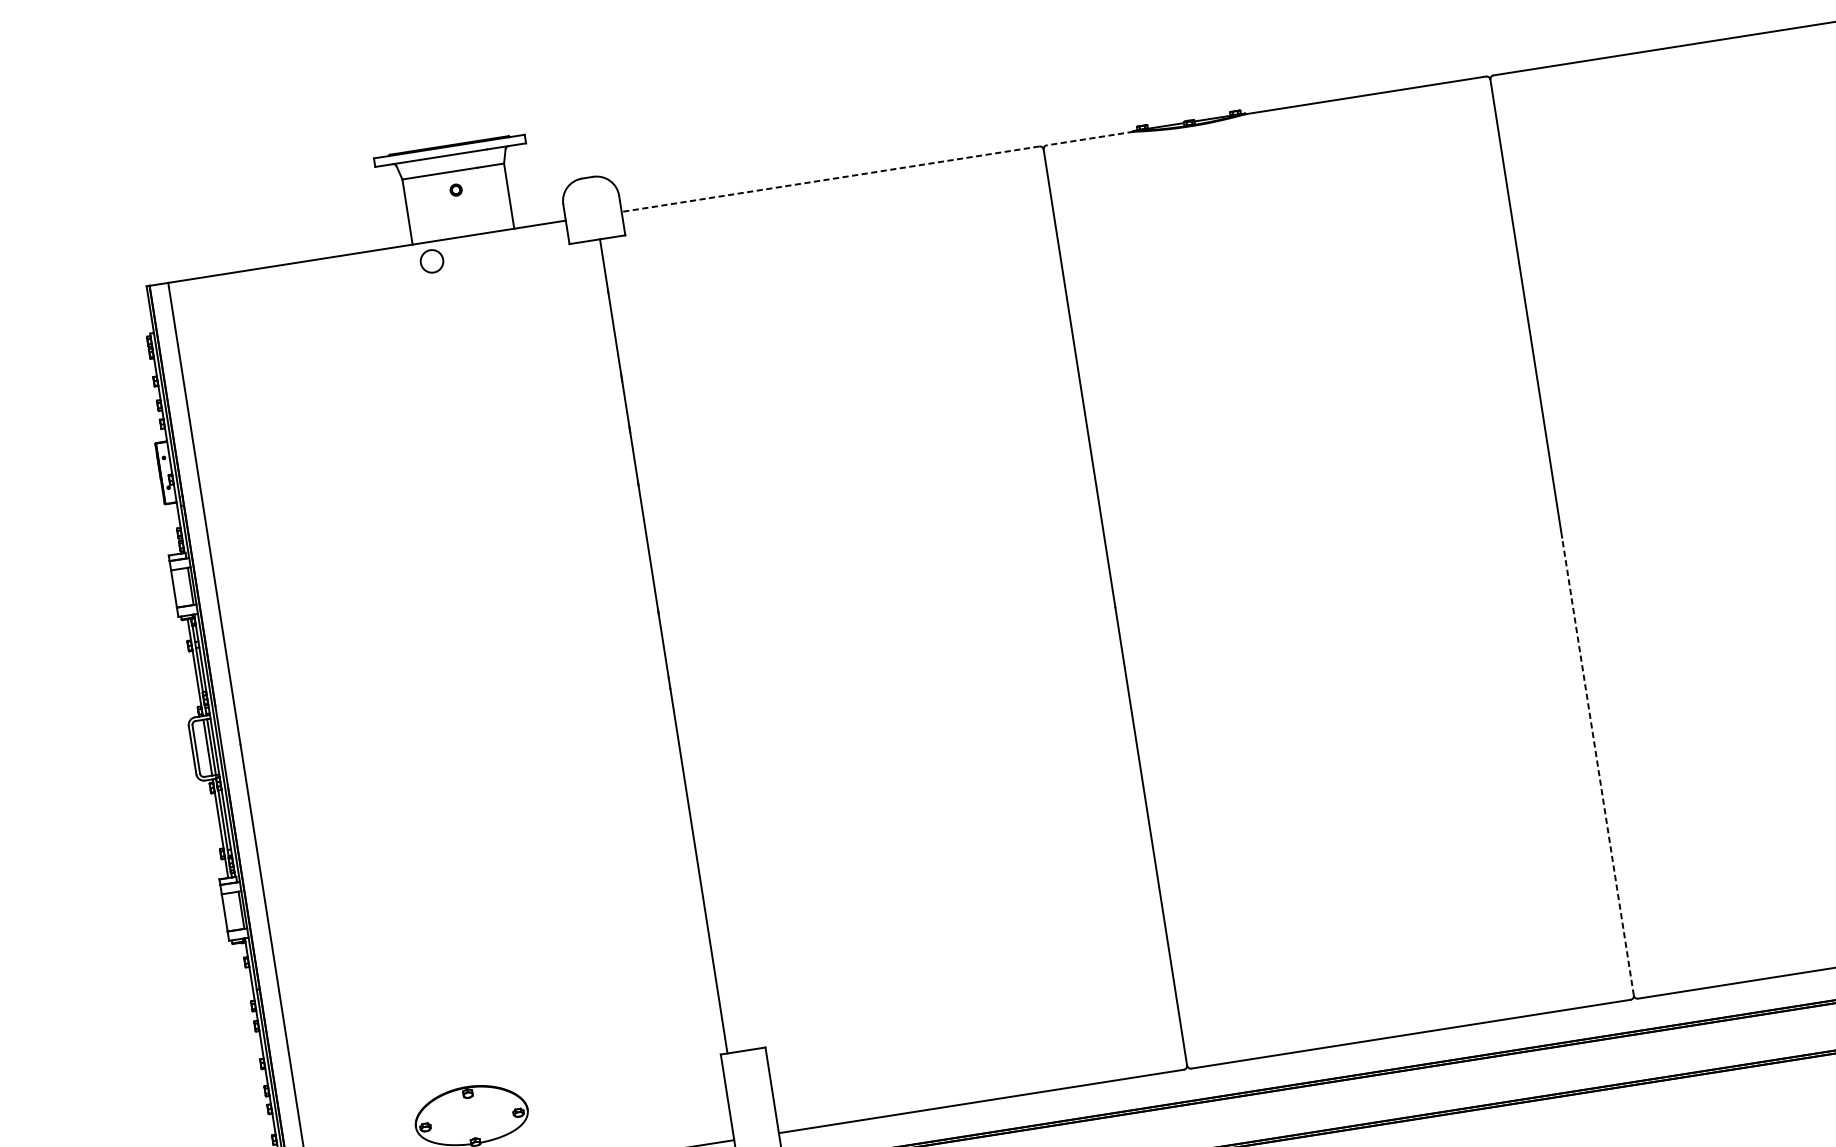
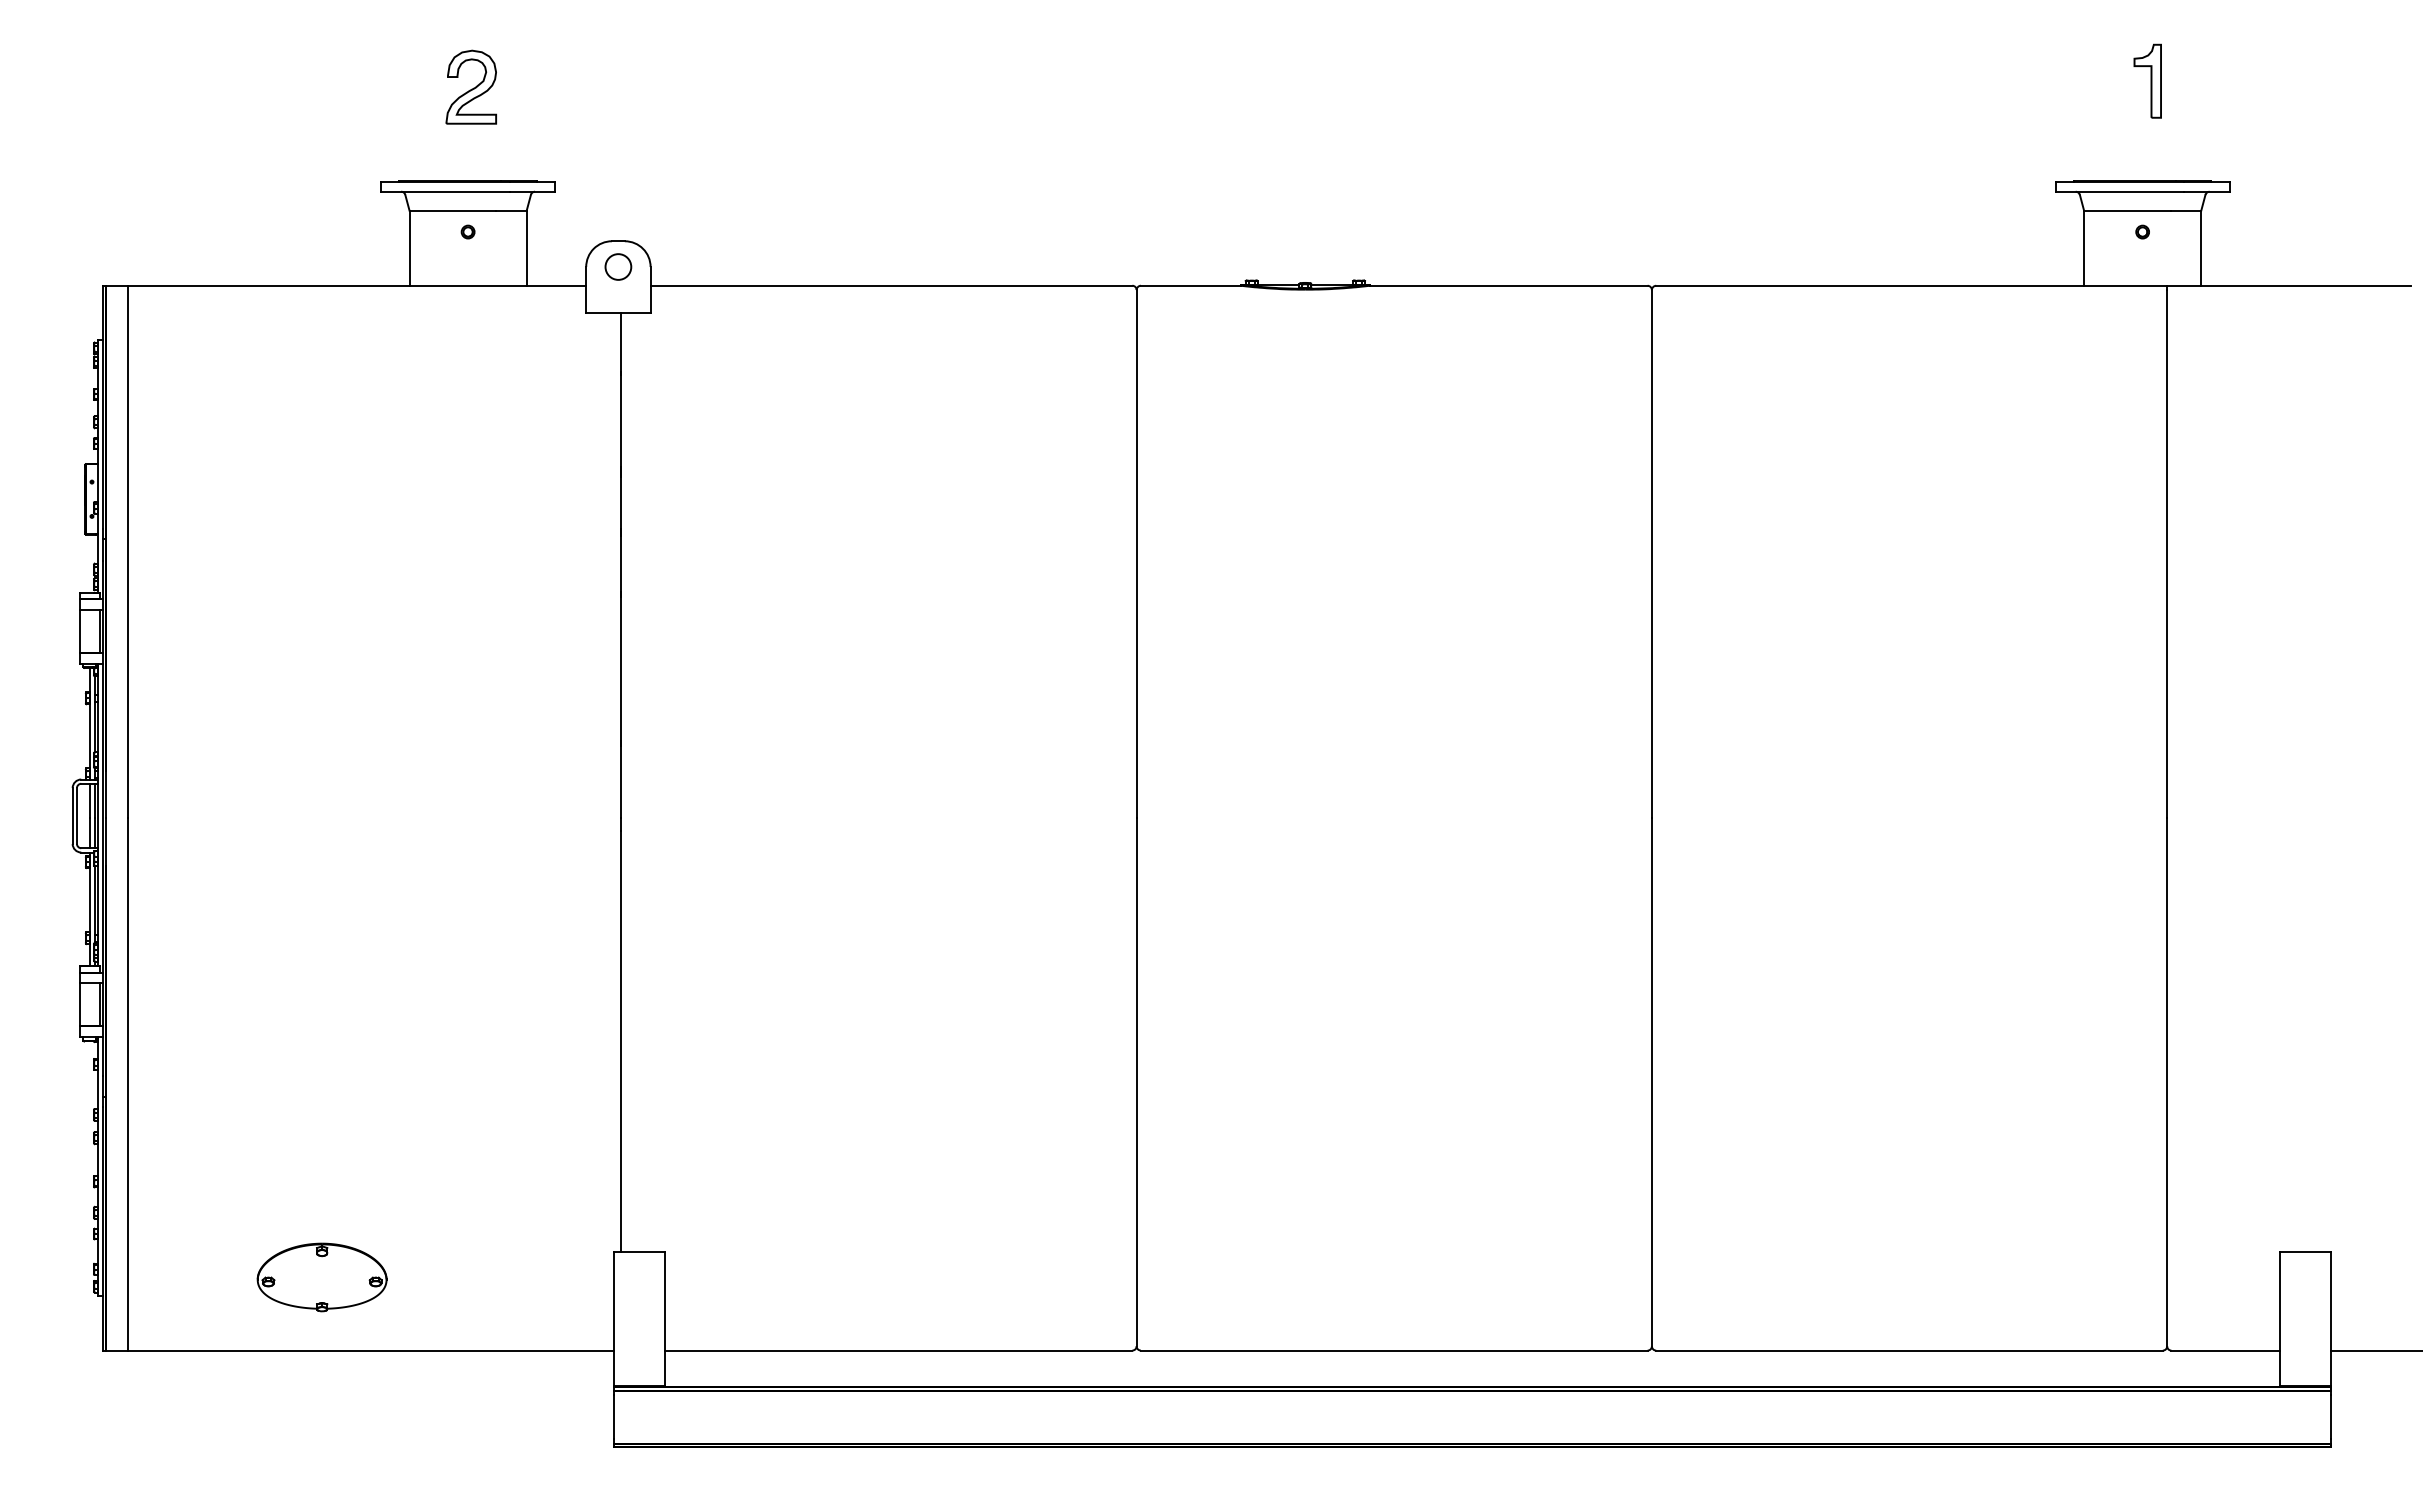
part: (438, 63) -> (470, 86), added
line: (1089, 138) -> (1190, 285), dashed -> solid
line: (830, 178) -> (891, 285), dashed -> solid
circle: (432, 260) -> (618, 266), moved
line: (1597, 765) -> (1651, 1081), dashed -> solid

